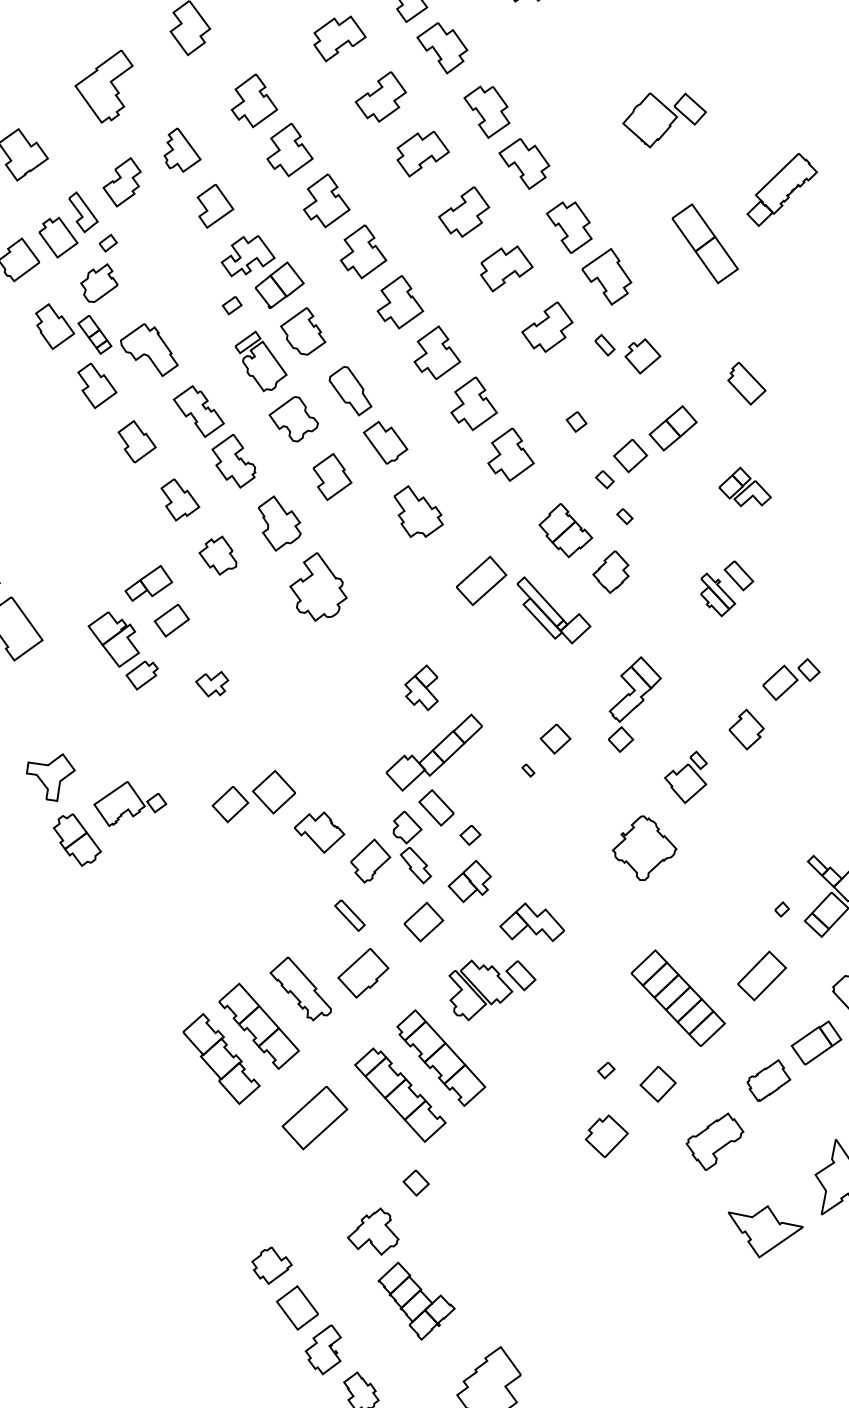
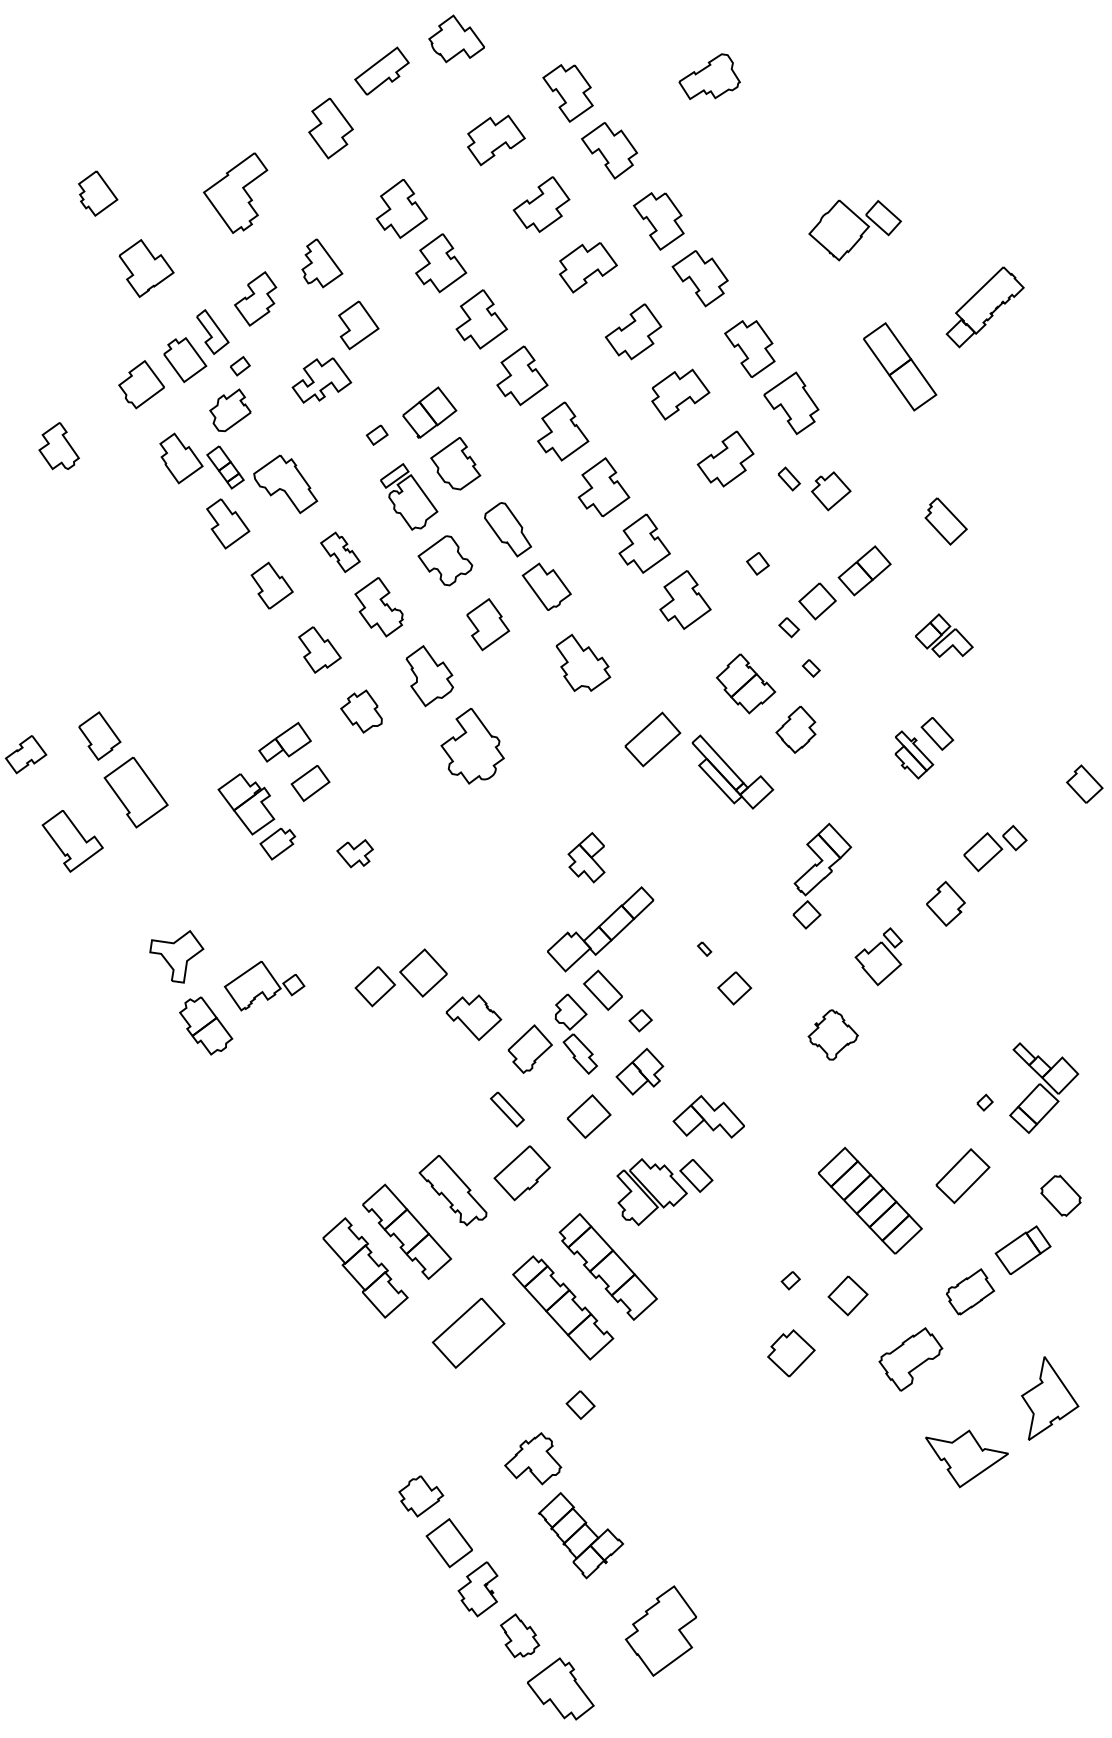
part: (247, 256) -> (321, 380), moved
part: (198, 411) -> (340, 552), size x0.7
part: (555, 739) -> (734, 988), moved
part: (644, 847) -> (833, 1034), size x0.7

